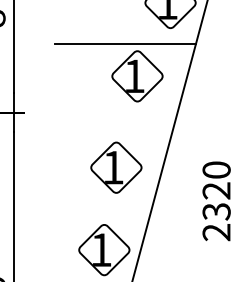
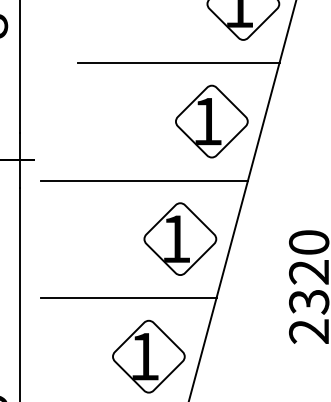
part: (137, 76) -> (211, 121), moved
line: (101, 126) -> (144, 180), added
part: (116, 167) -> (180, 238), moved
line: (90, 209) -> (129, 298), added

